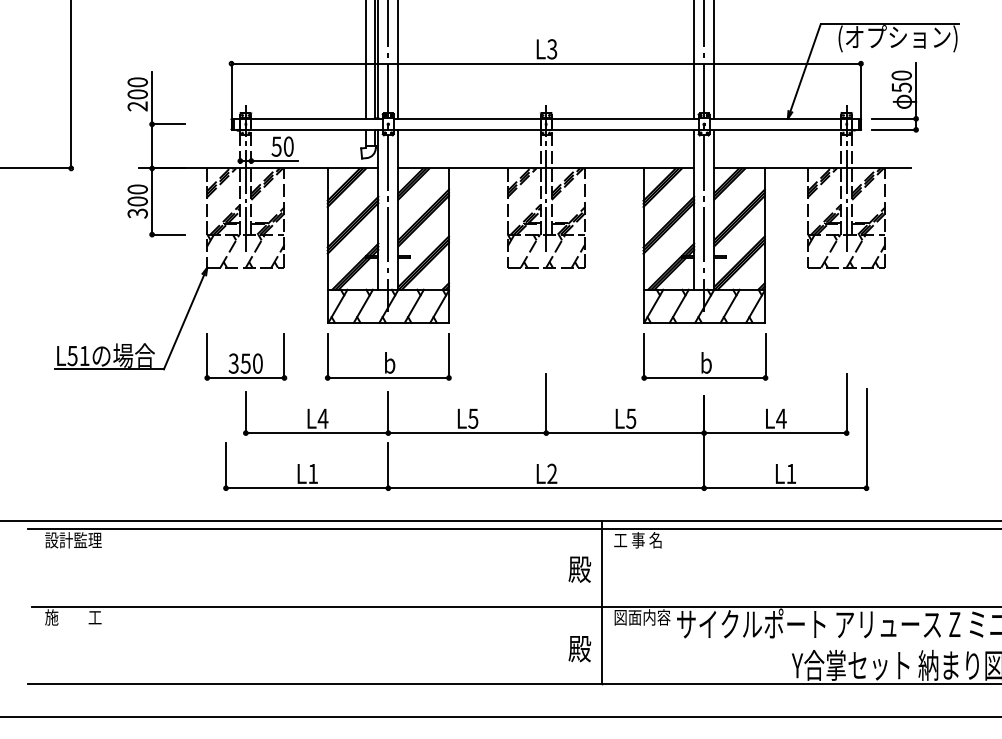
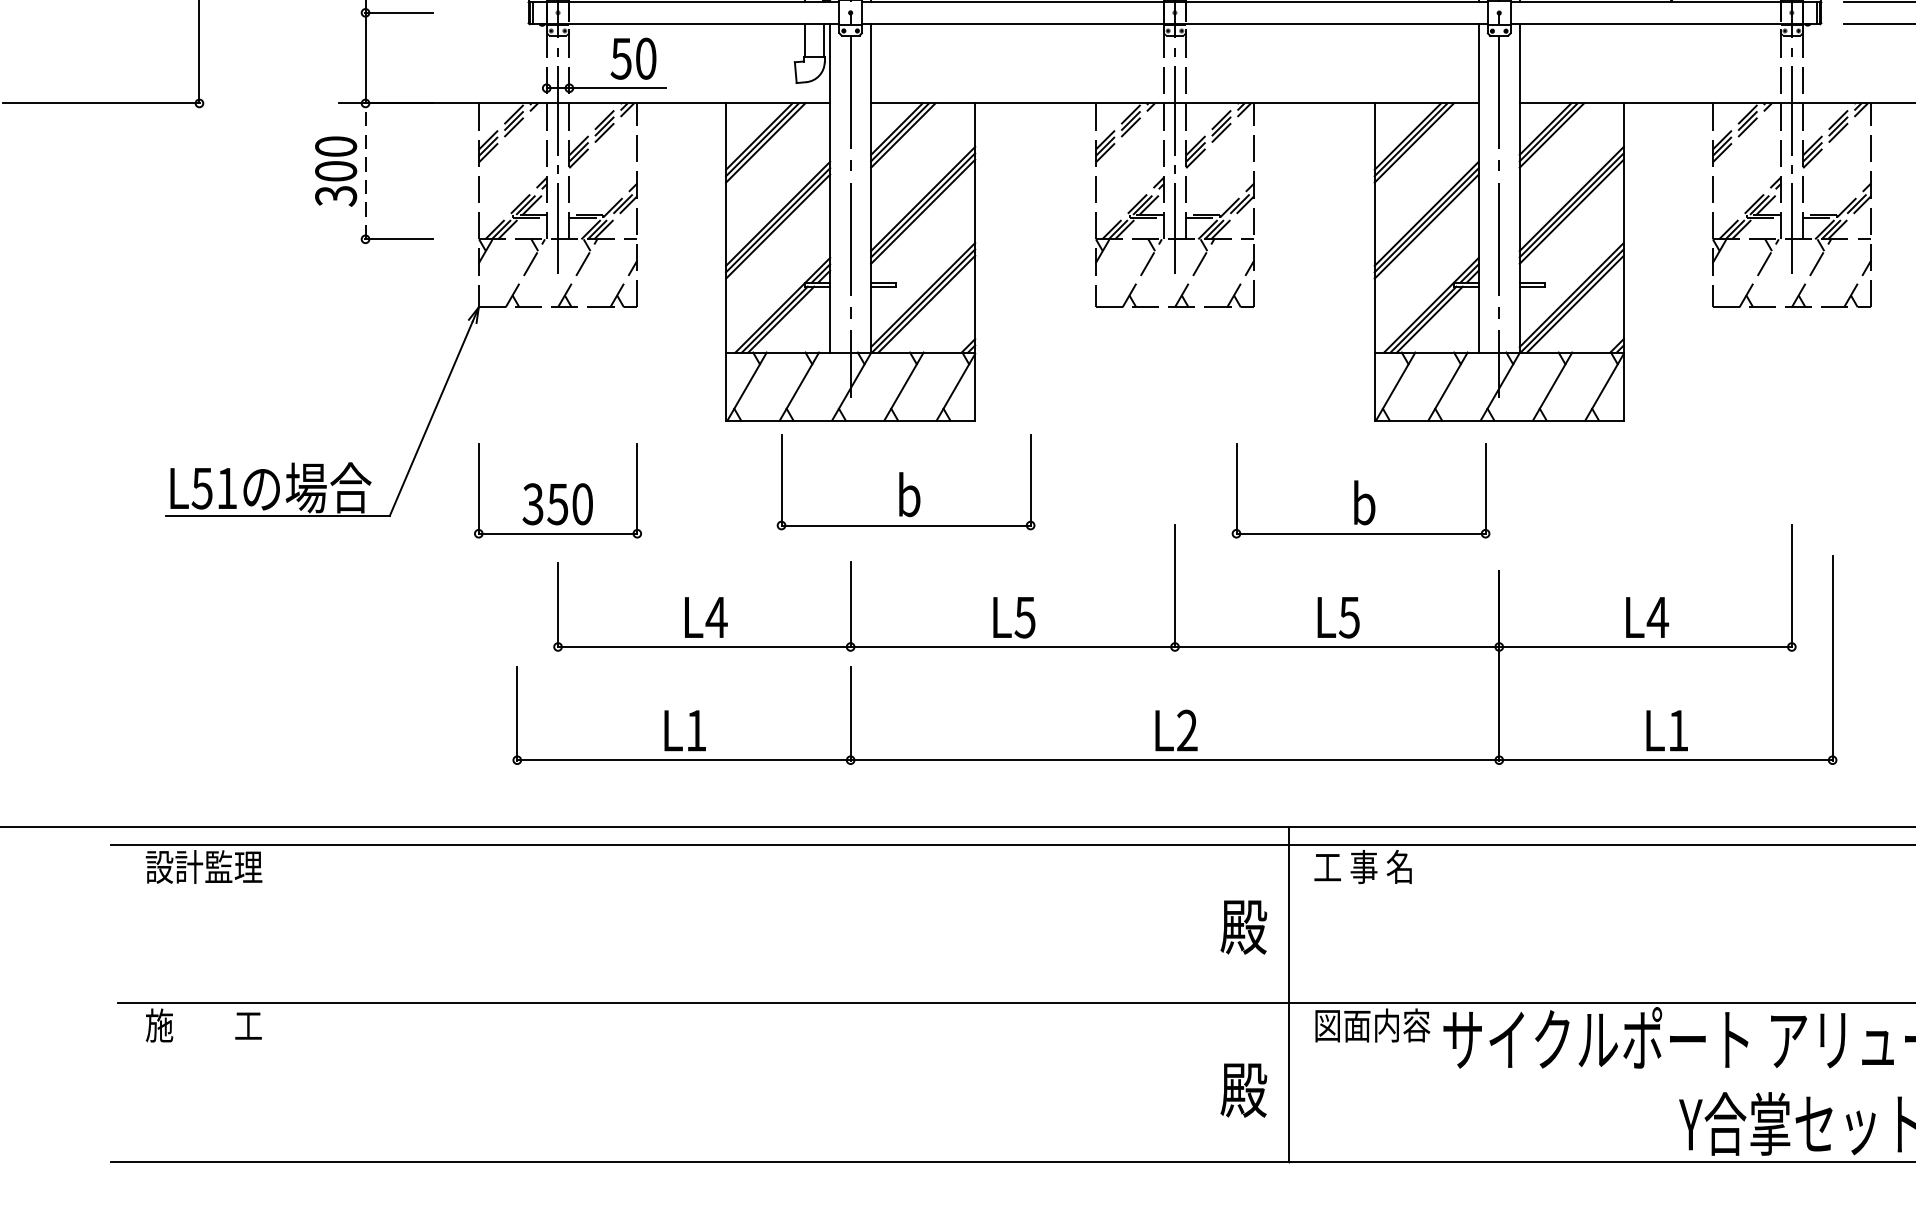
line: (152, 201) -> (366, 171), solid -> dashed
part: (388, 356) -> (906, 481), moved
part: (704, 356) -> (1360, 489), moved

